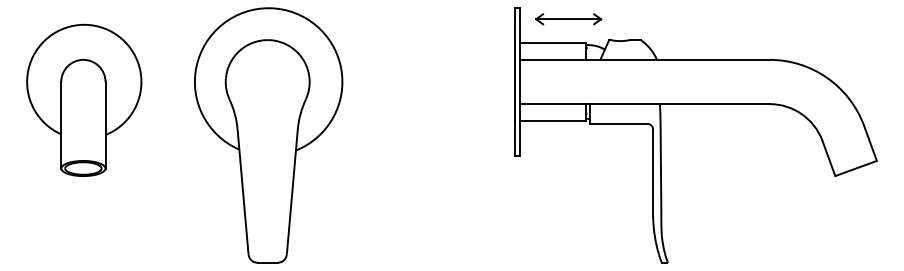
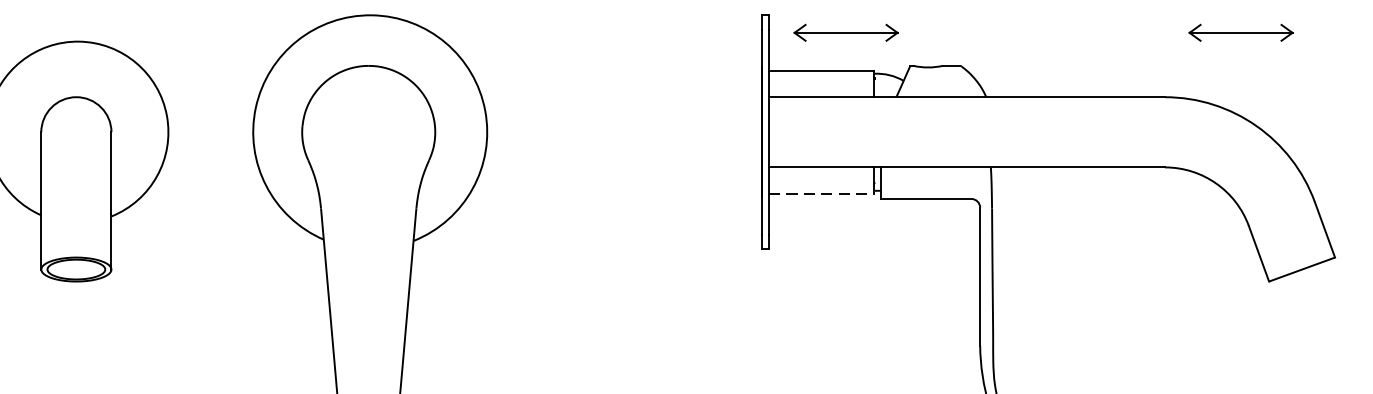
part: (817, 19) -> (1240, 33), added
line: (553, 120) -> (822, 193), solid -> dashed

